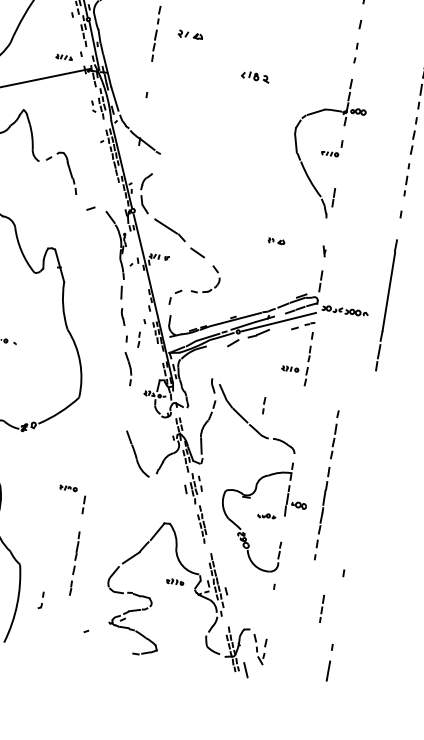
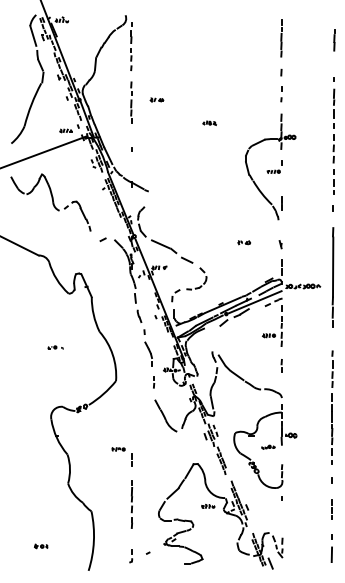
part: (190, 34) -> (156, 99), size x0.71
part: (255, 75) -> (209, 122), size x0.62
line: (139, 341) -> (154, 383), moved
line: (263, 405) -> (281, 365), moved
part: (326, 485) -> (332, 407), moved
part: (41, 600) -> (131, 556), moved
line: (321, 608) -> (331, 509), moved

